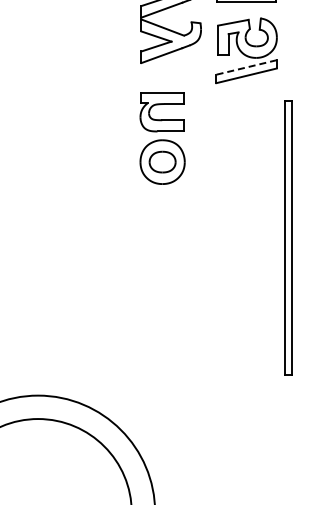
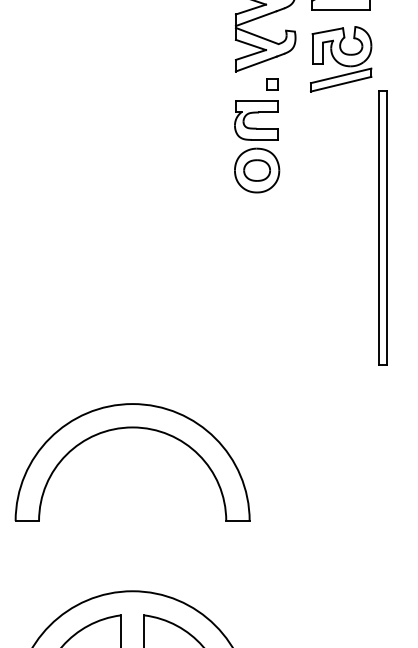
line: (246, 67) -> (340, 75), dashed -> solid
part: (178, 76) -> (272, 84), added
part: (288, 238) -> (382, 227), moved

